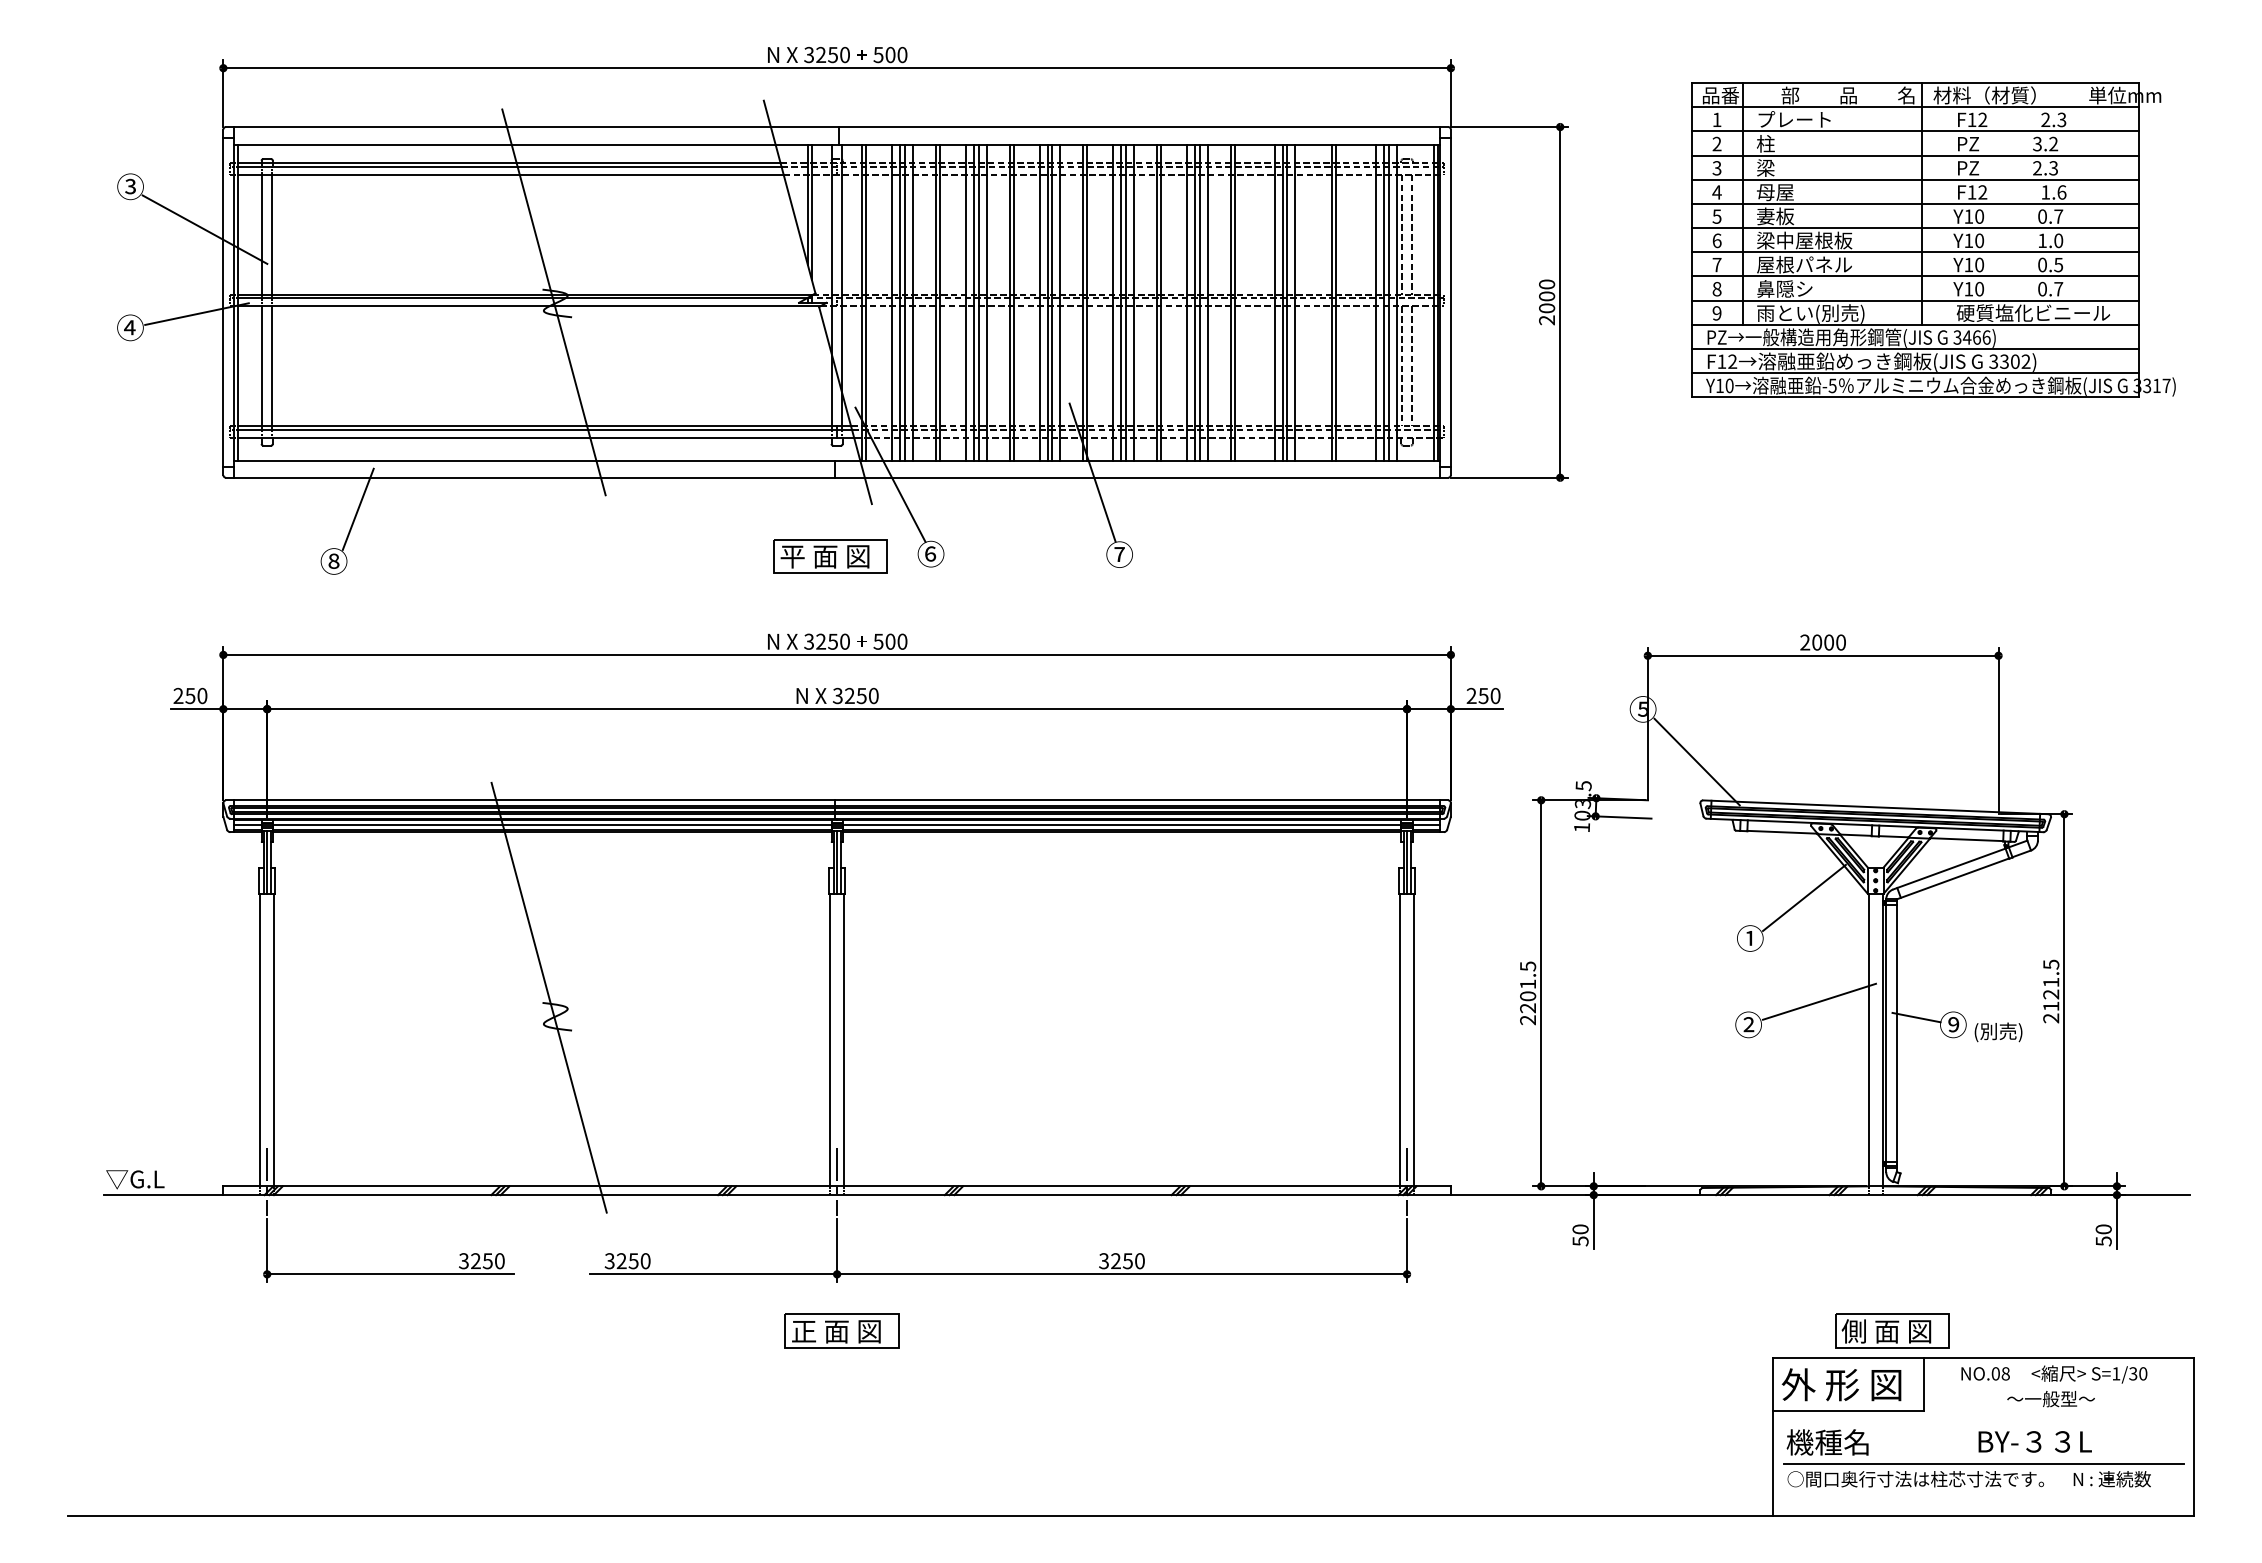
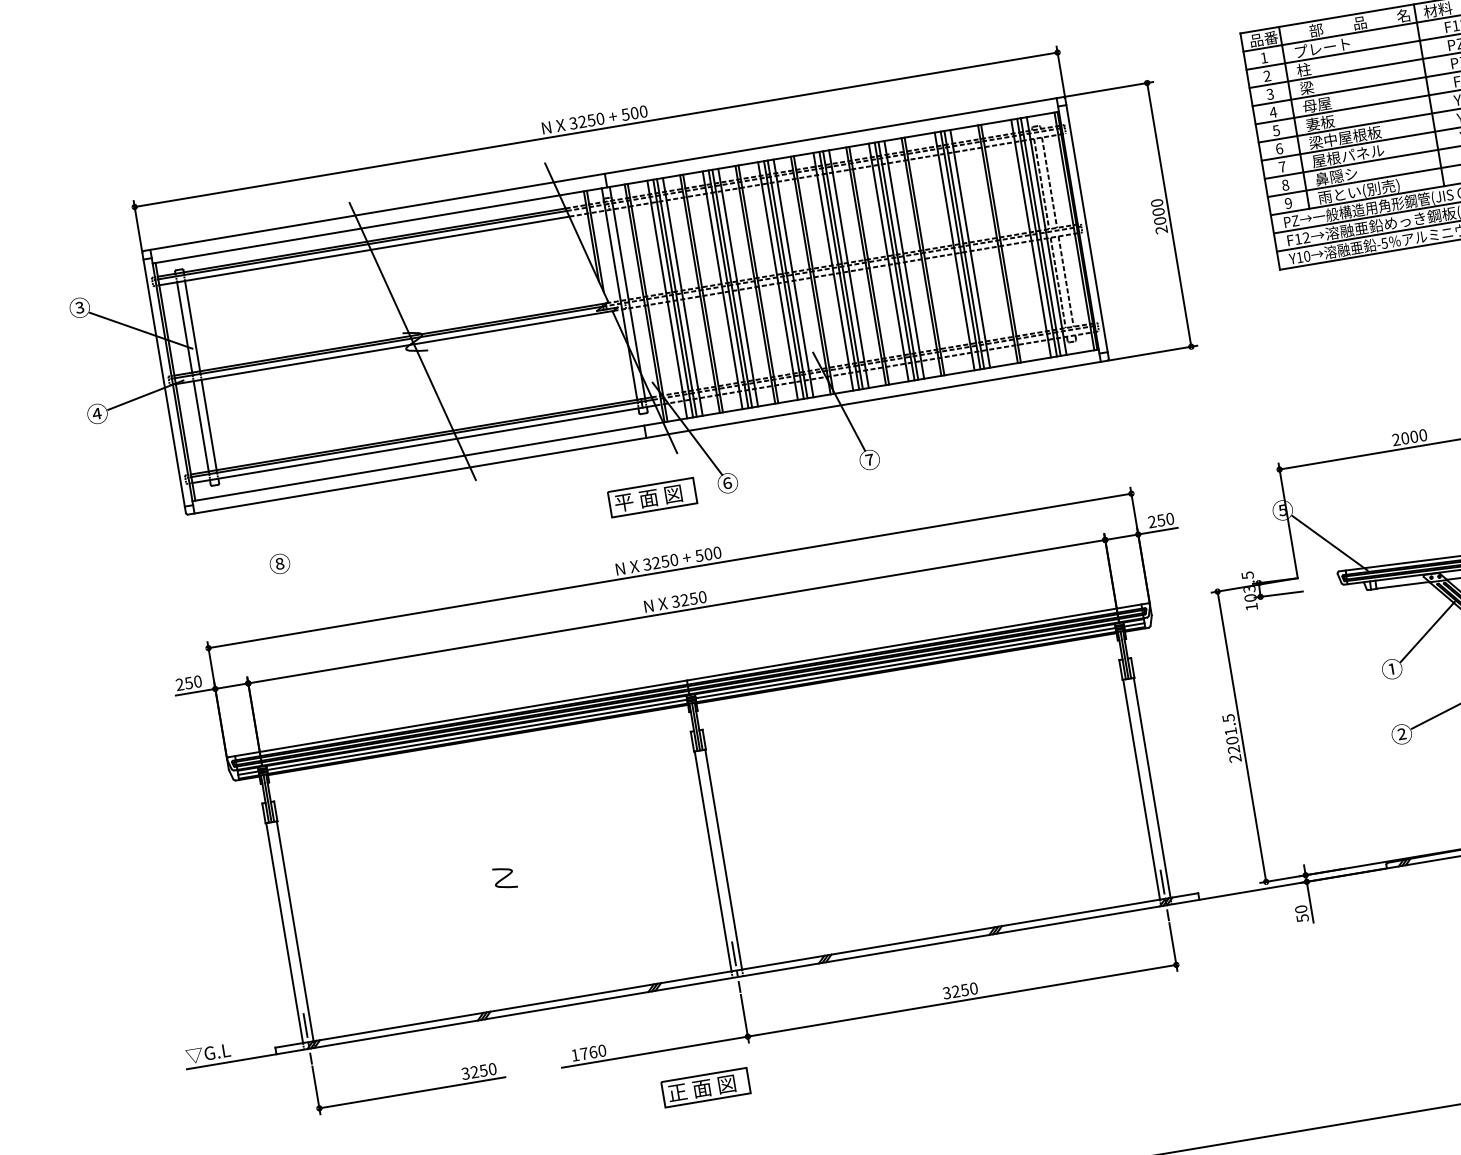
line: (357, 508) -> (290, 521), removed
line: (548, 997) -> (496, 864), removed
text: (621, 1261) -> (584, 1054), 3250 -> 1760
part: (841, 1330) -> (705, 1087), moved

